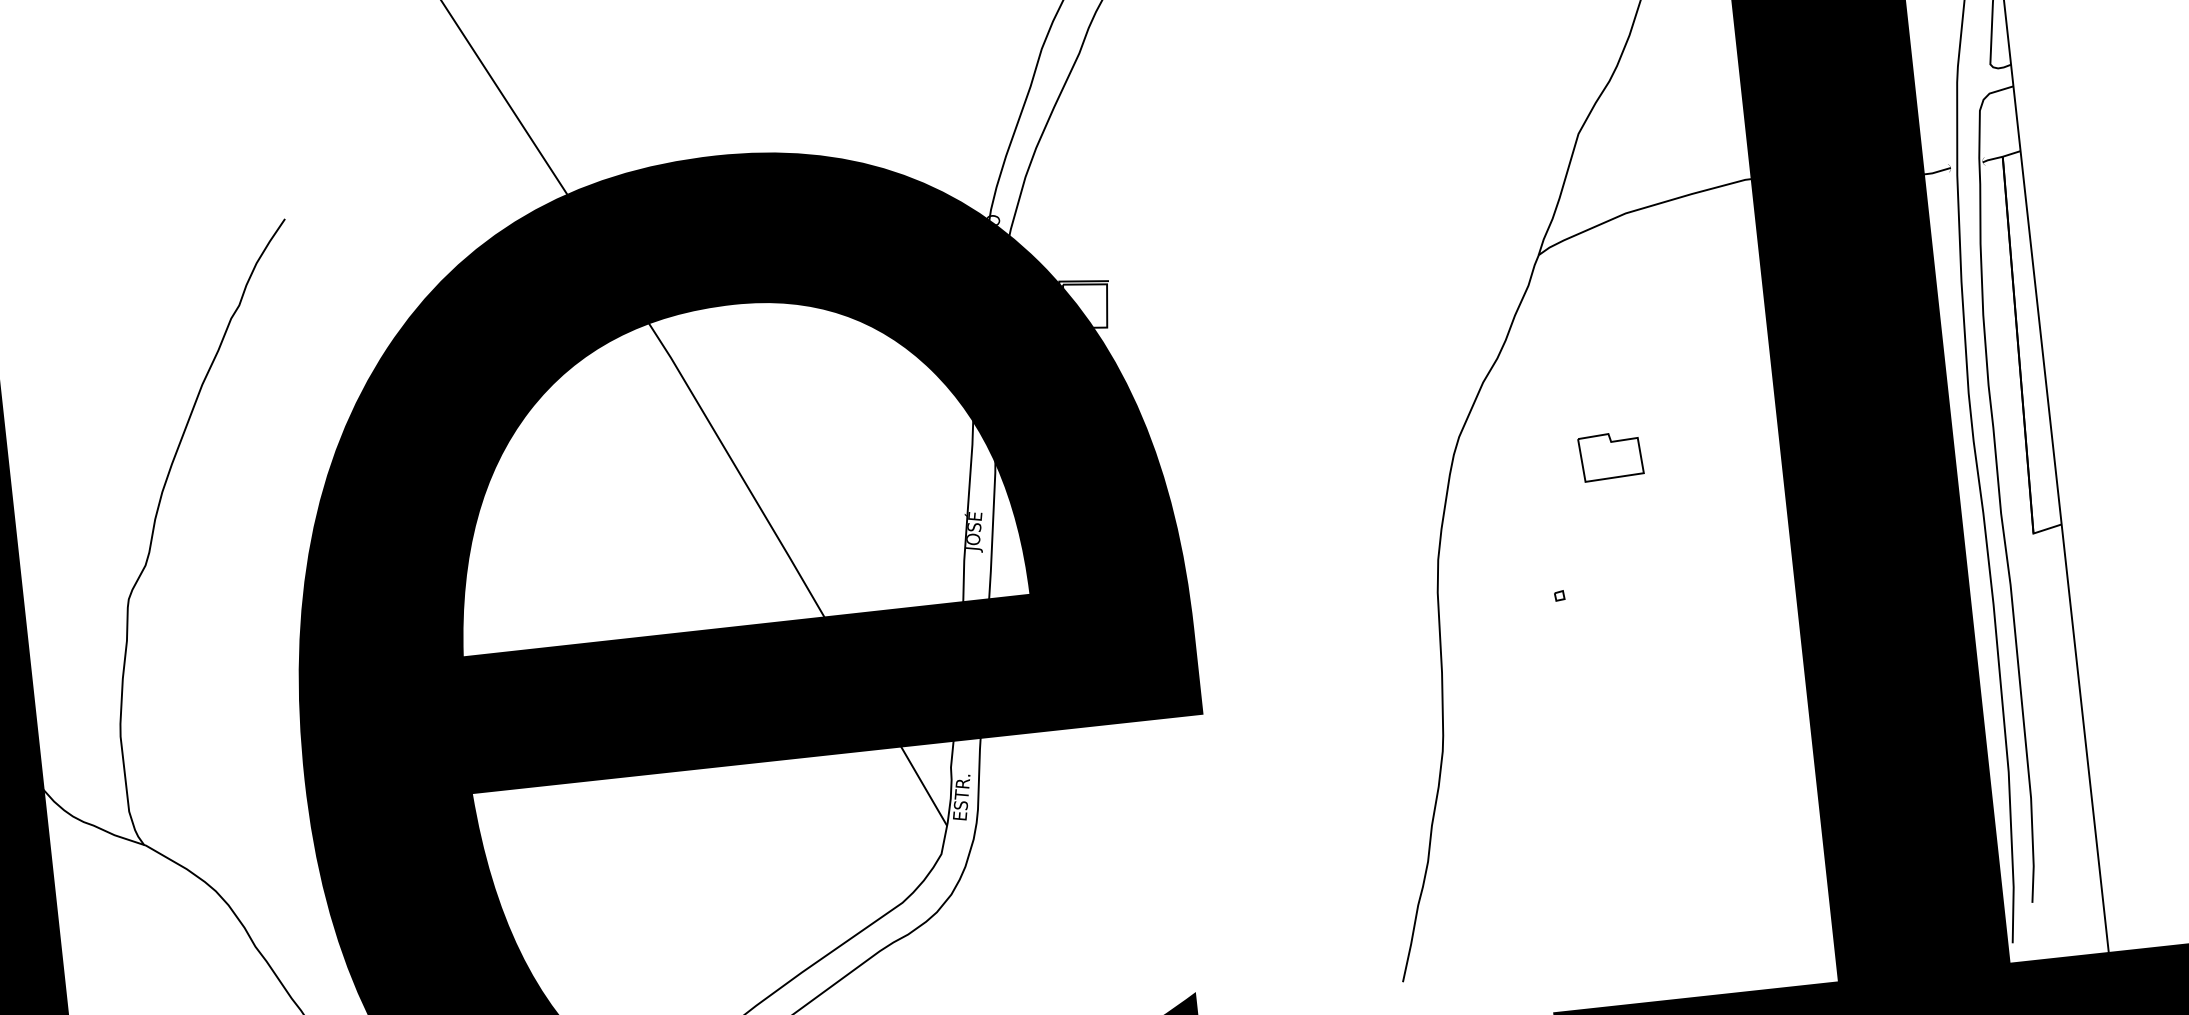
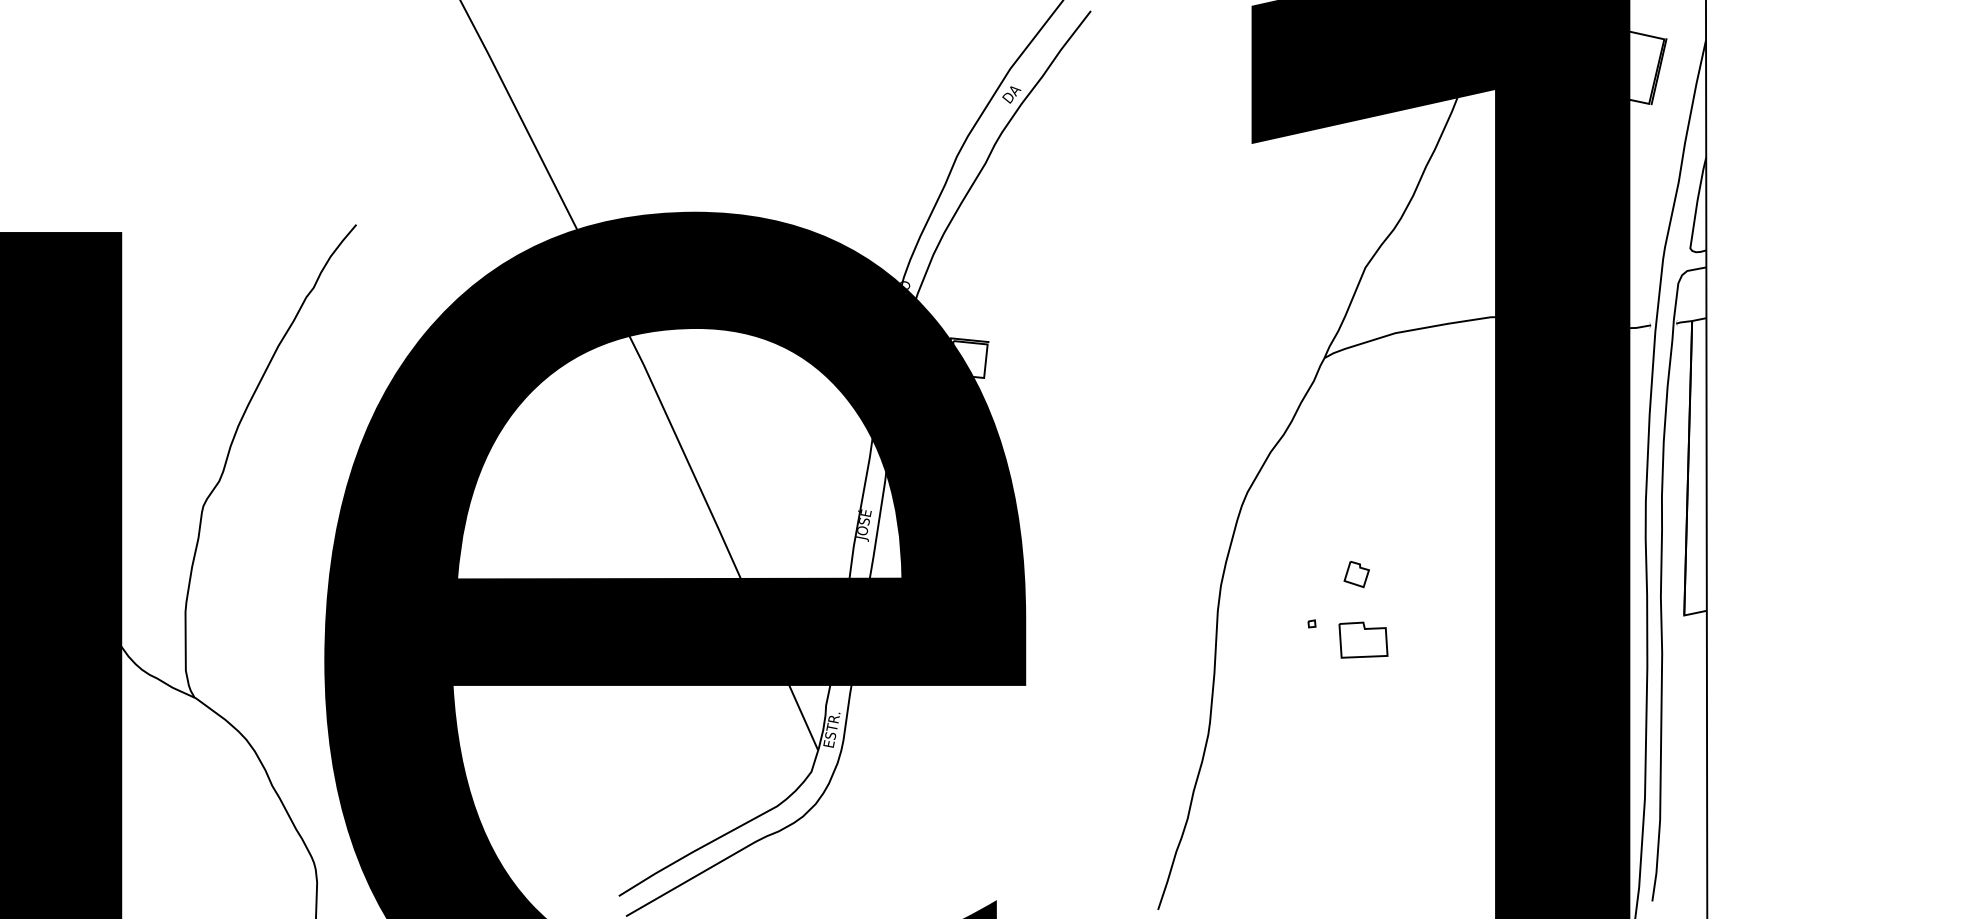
part: (1610, 455) -> (1363, 639), moved
part: (1609, 526) -> (1356, 574), added

